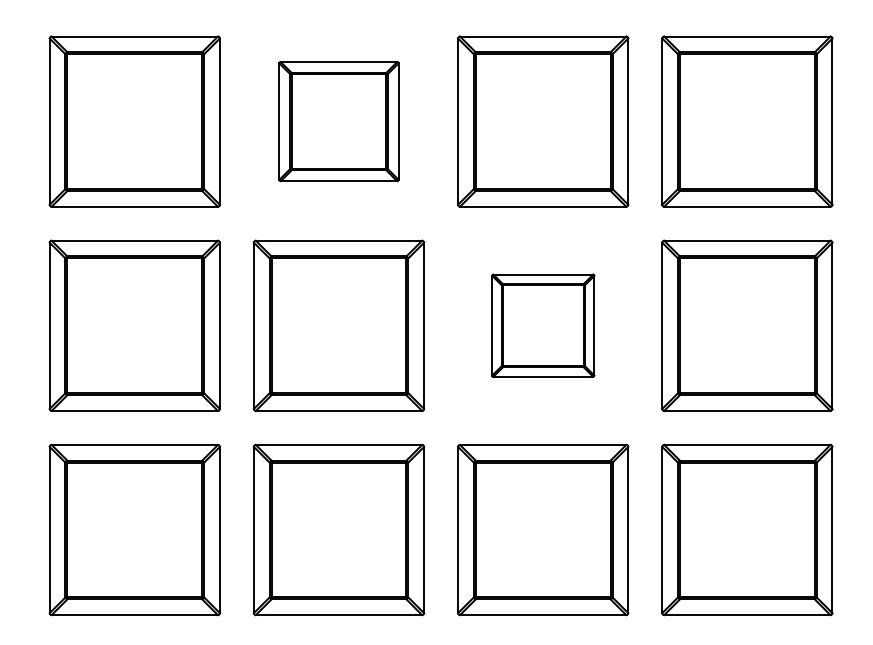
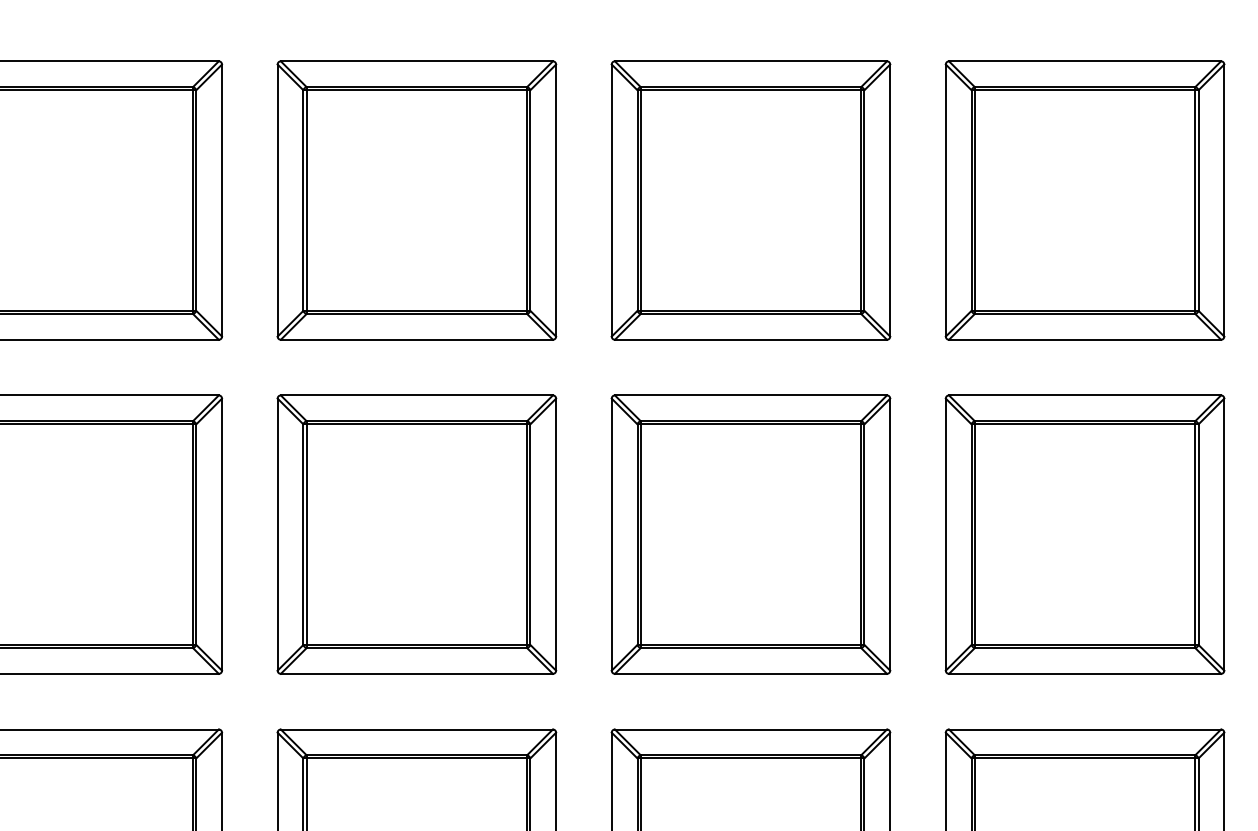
part: (338, 121) -> (416, 200), size x1.43
part: (543, 325) -> (751, 534), size x1.67

